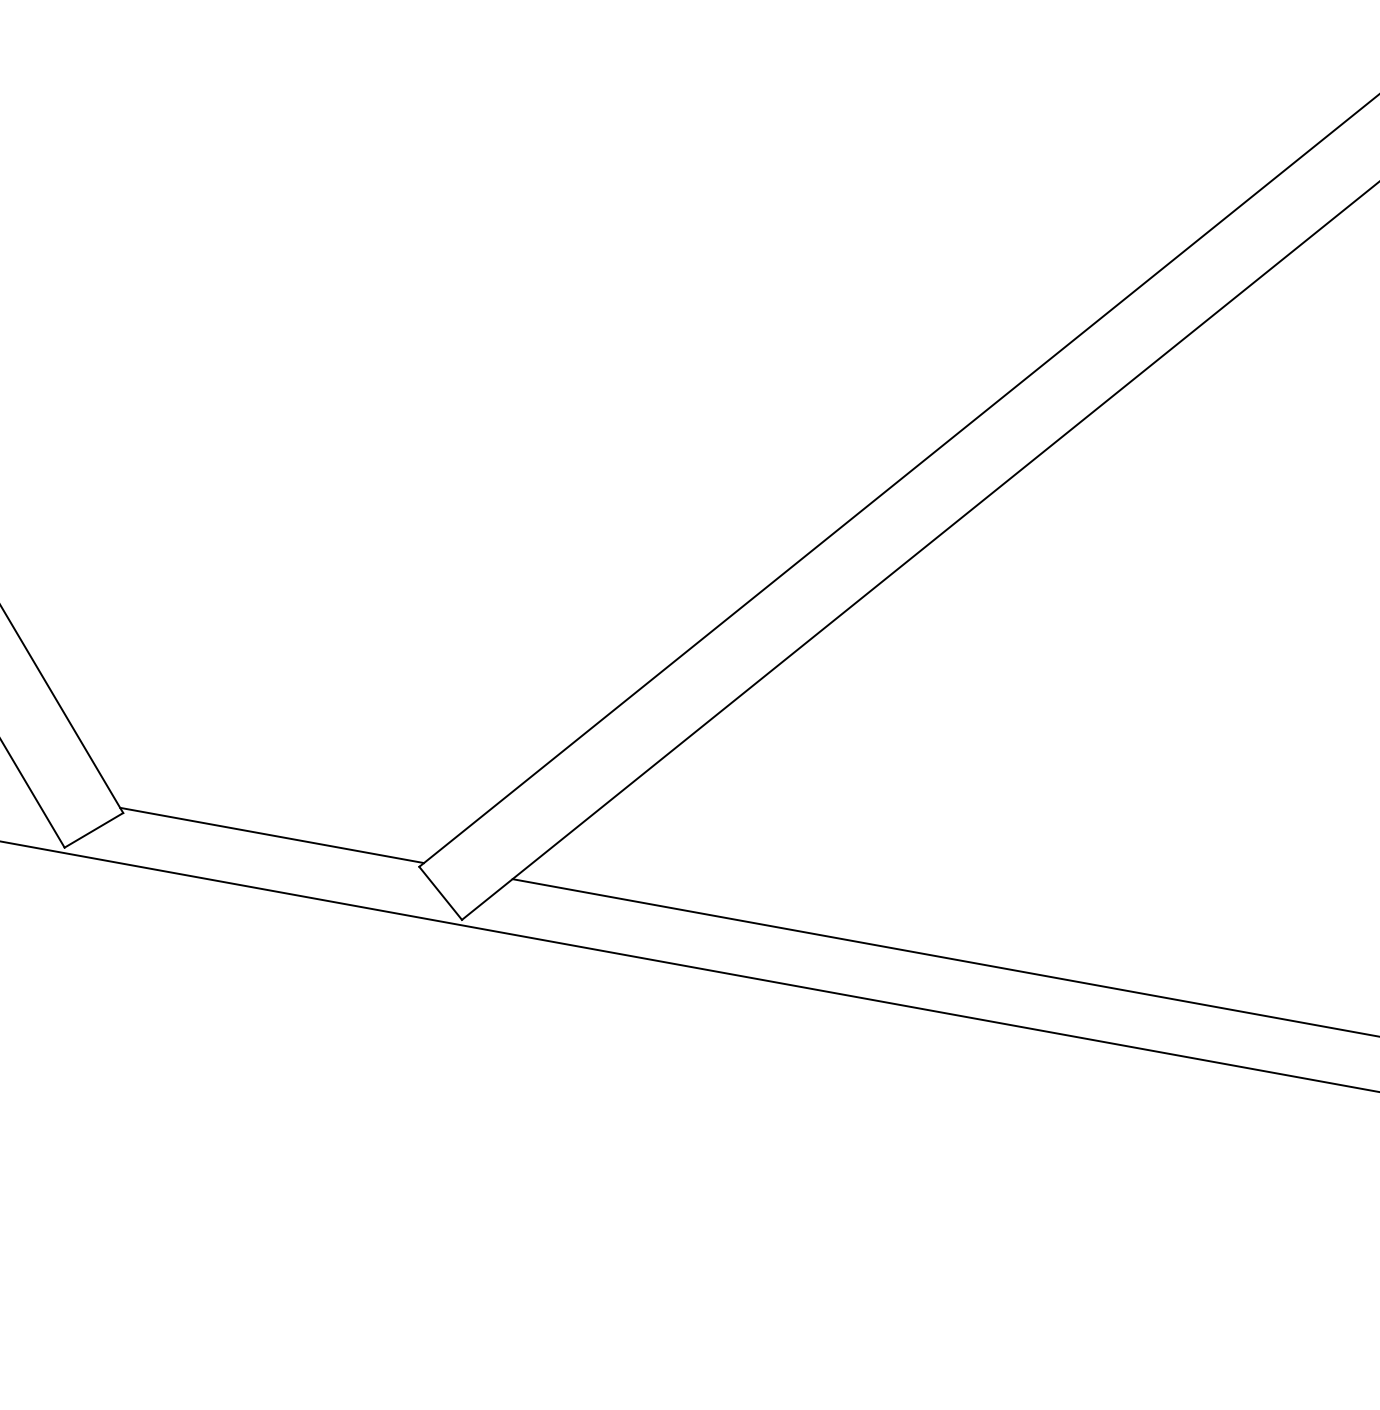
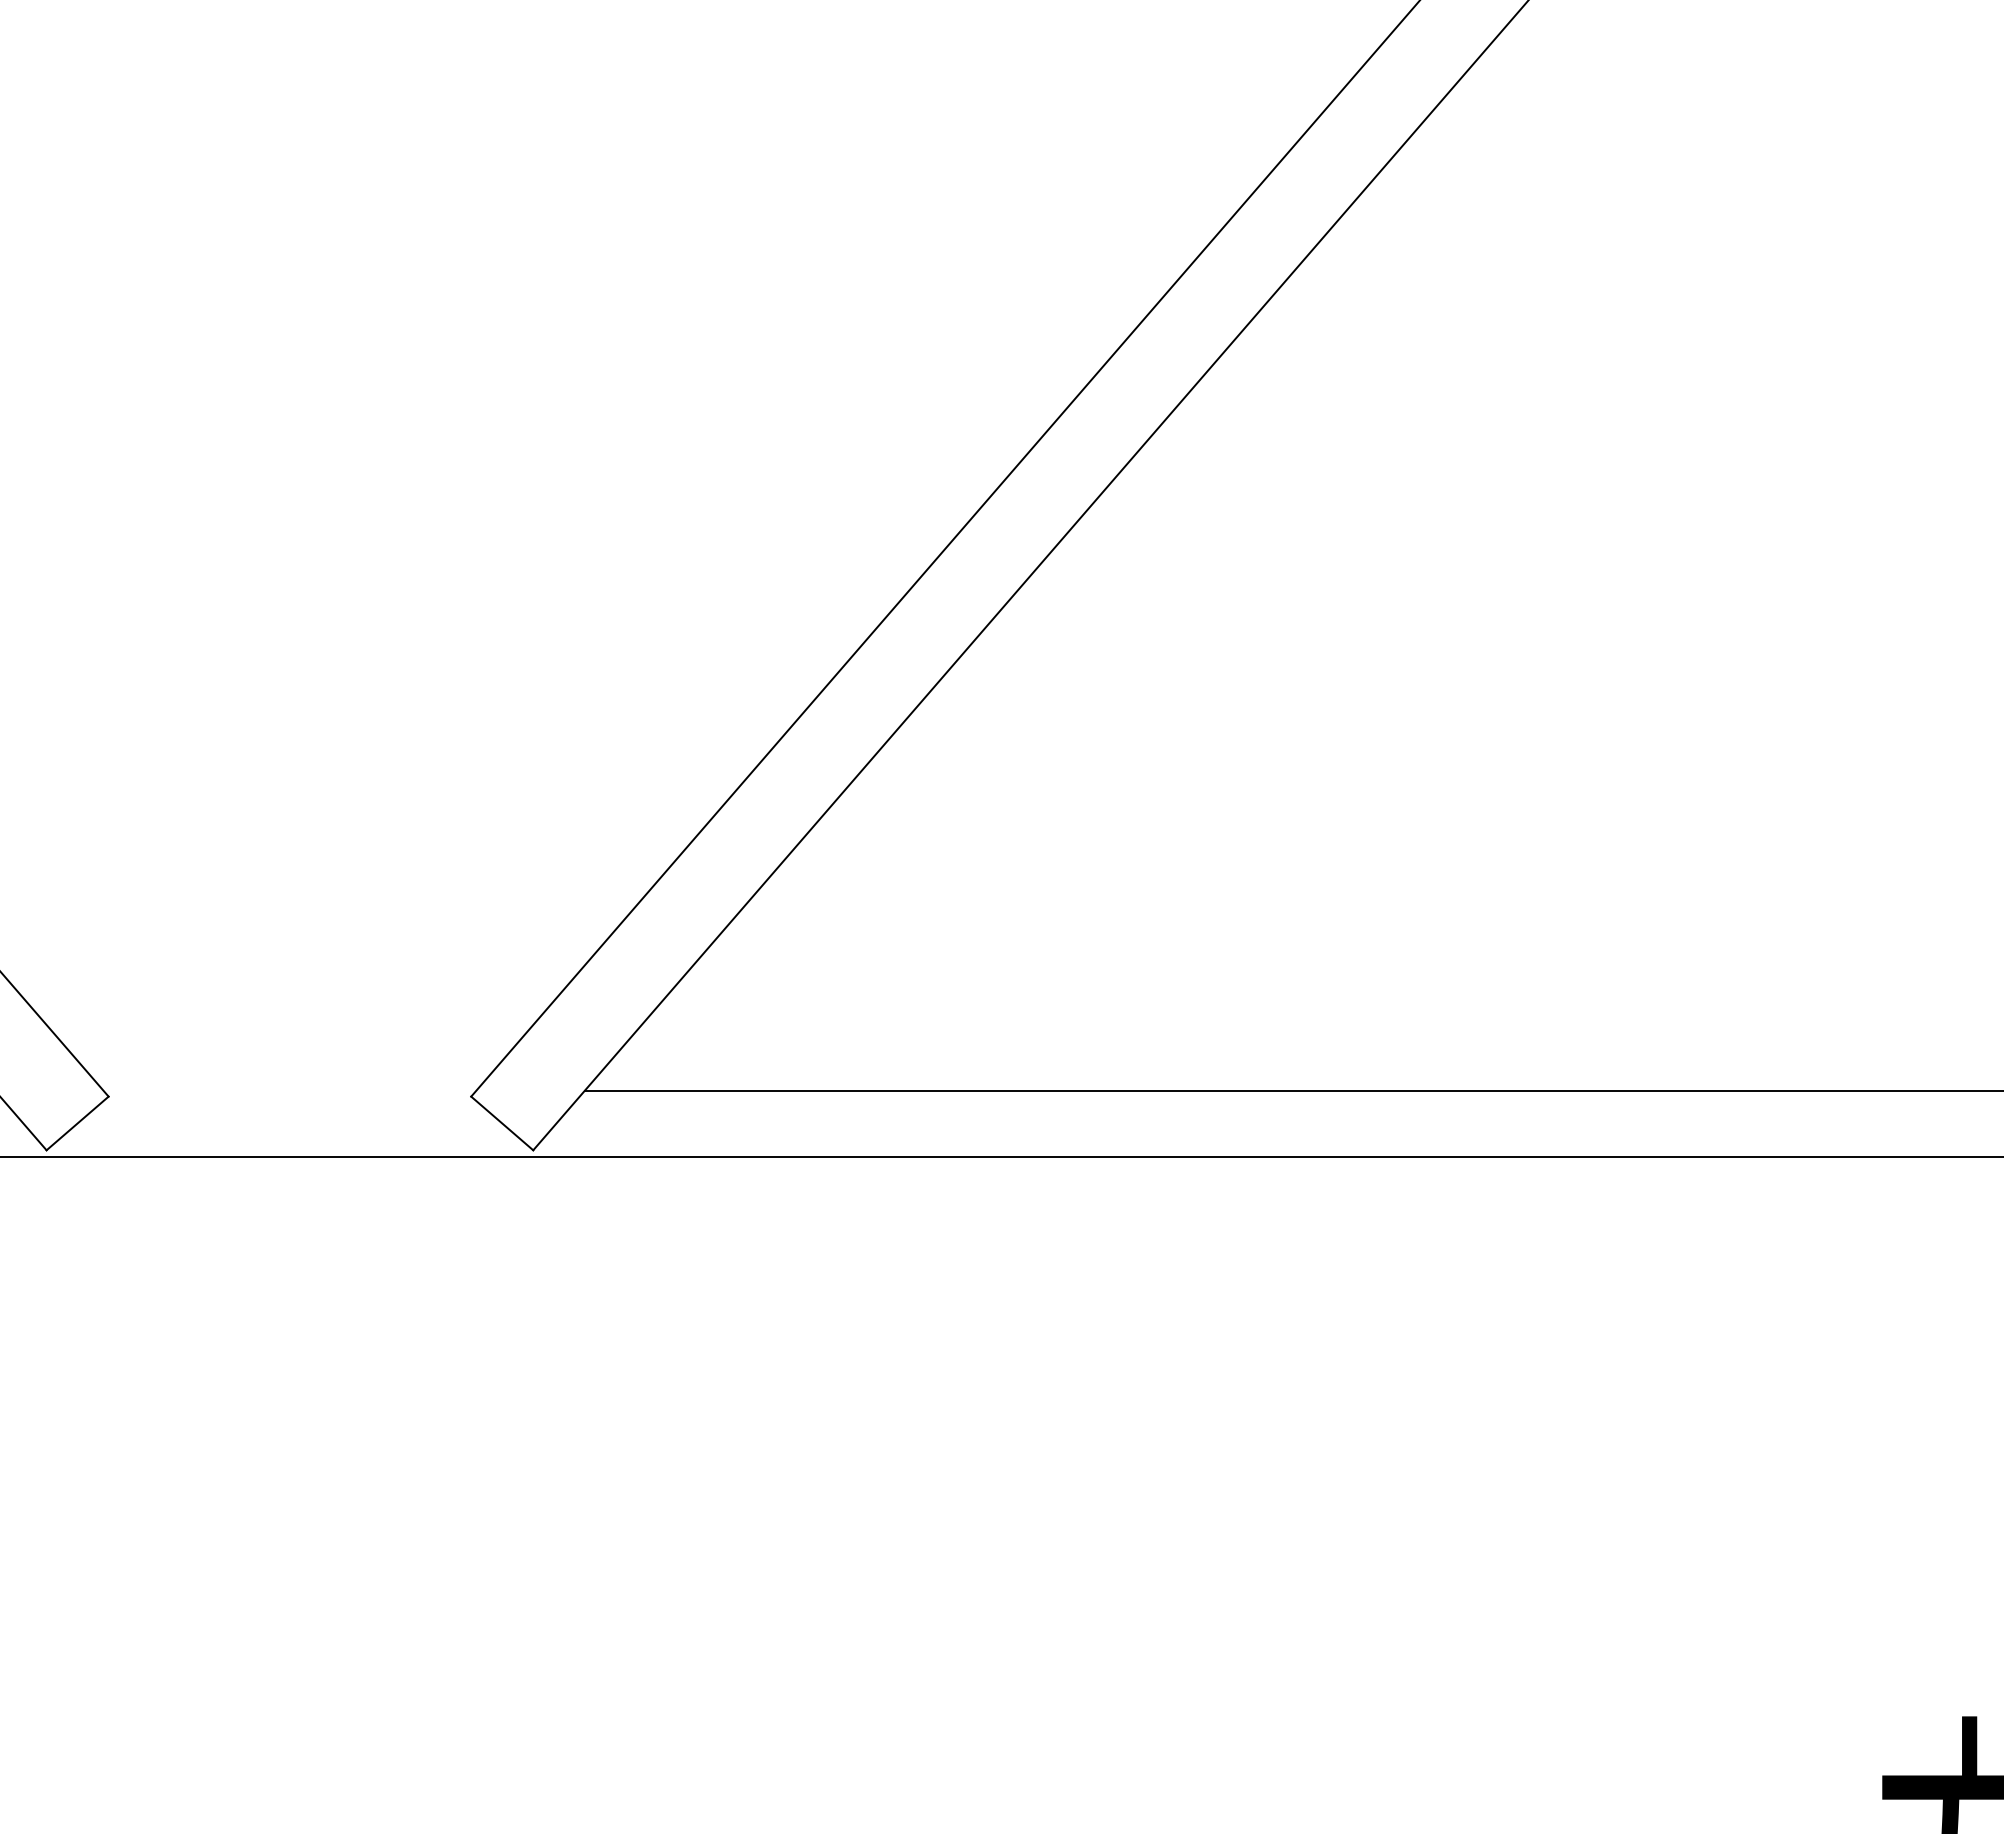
line: (271, 835) -> (289, 1091), removed

